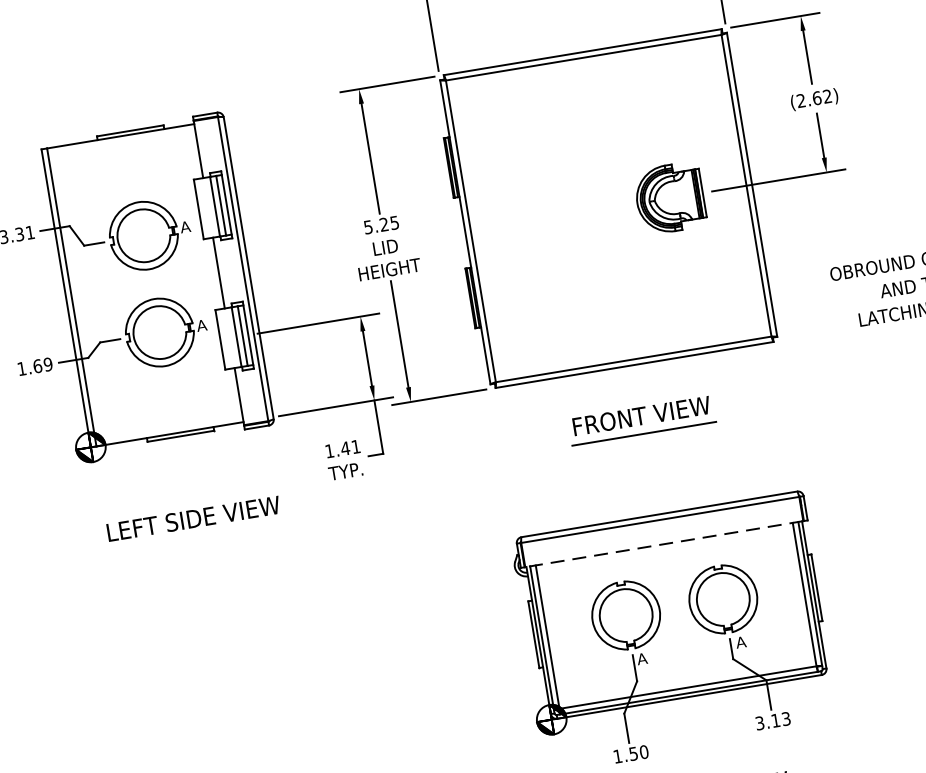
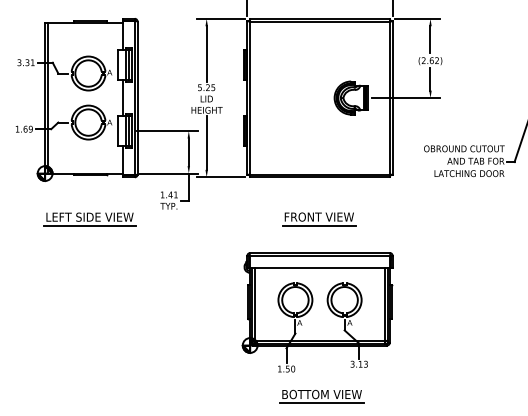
part: (642, 420) -> (319, 219), moved
line: (197, 537) -> (90, 226), added
line: (663, 545) -> (319, 268), dashed -> solid

